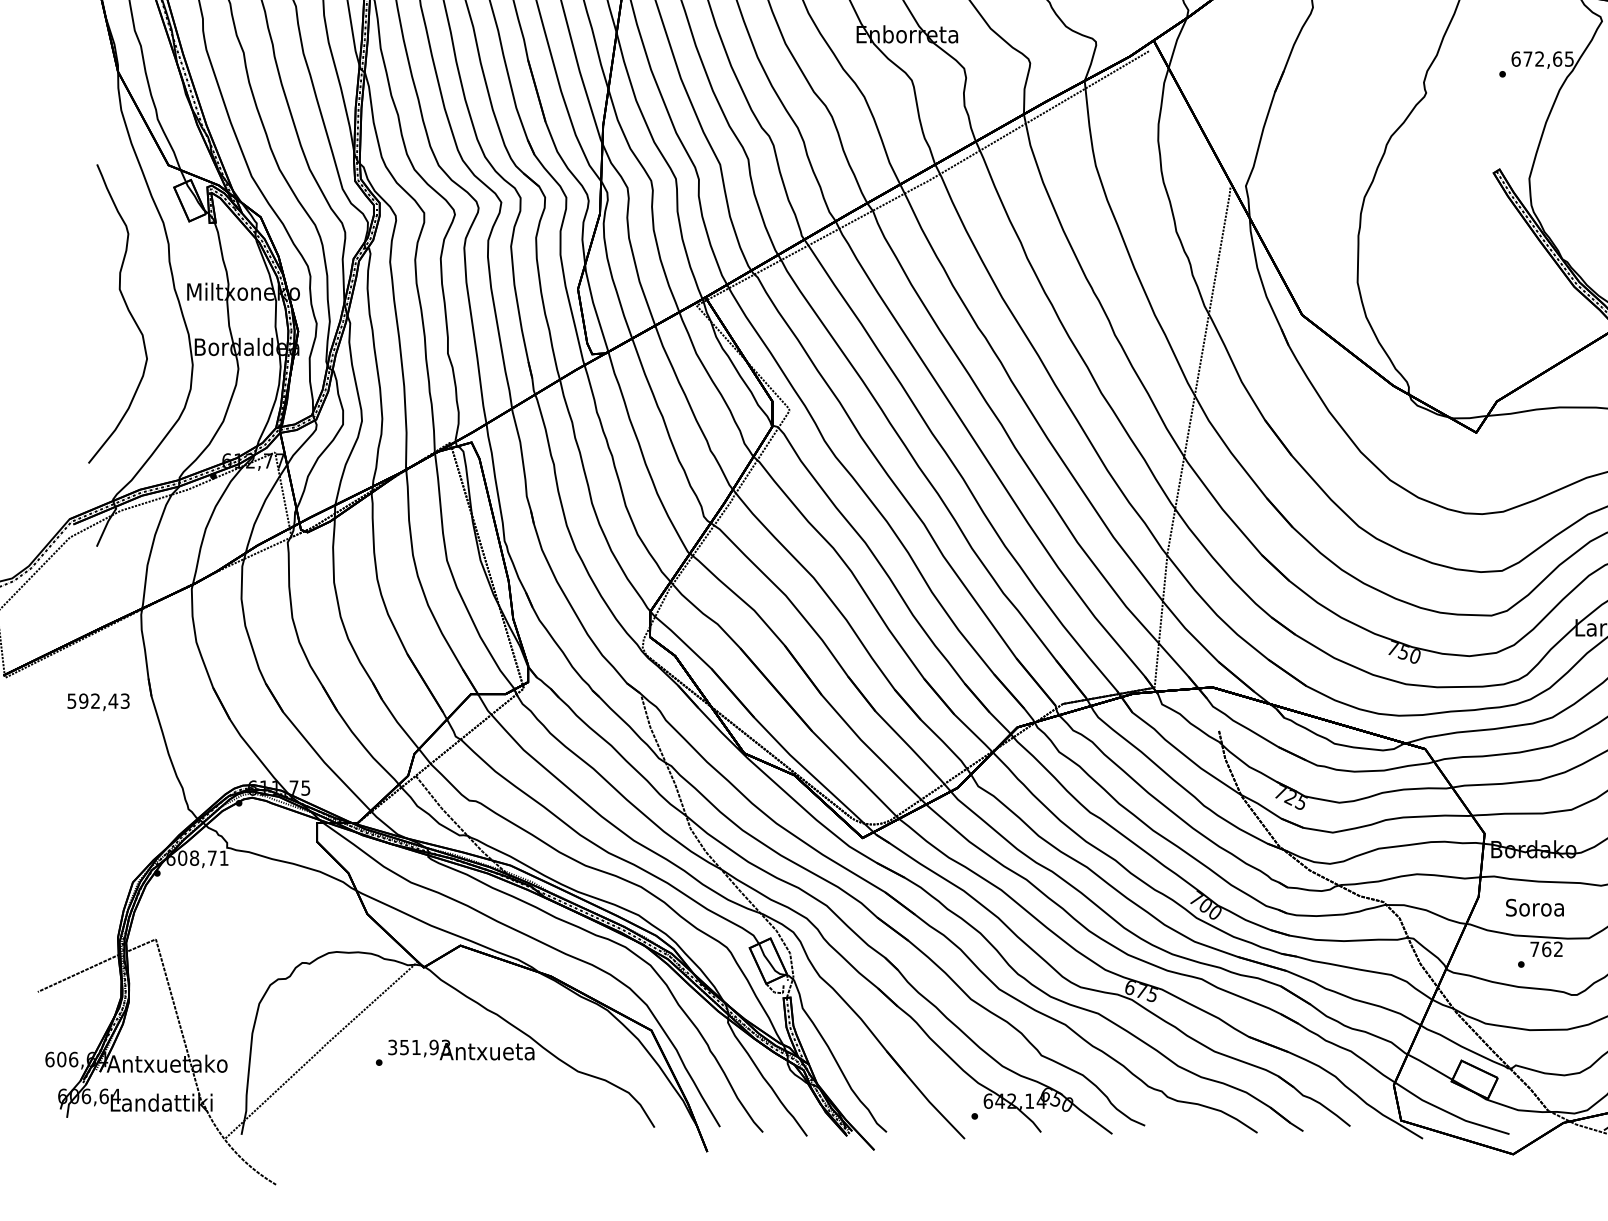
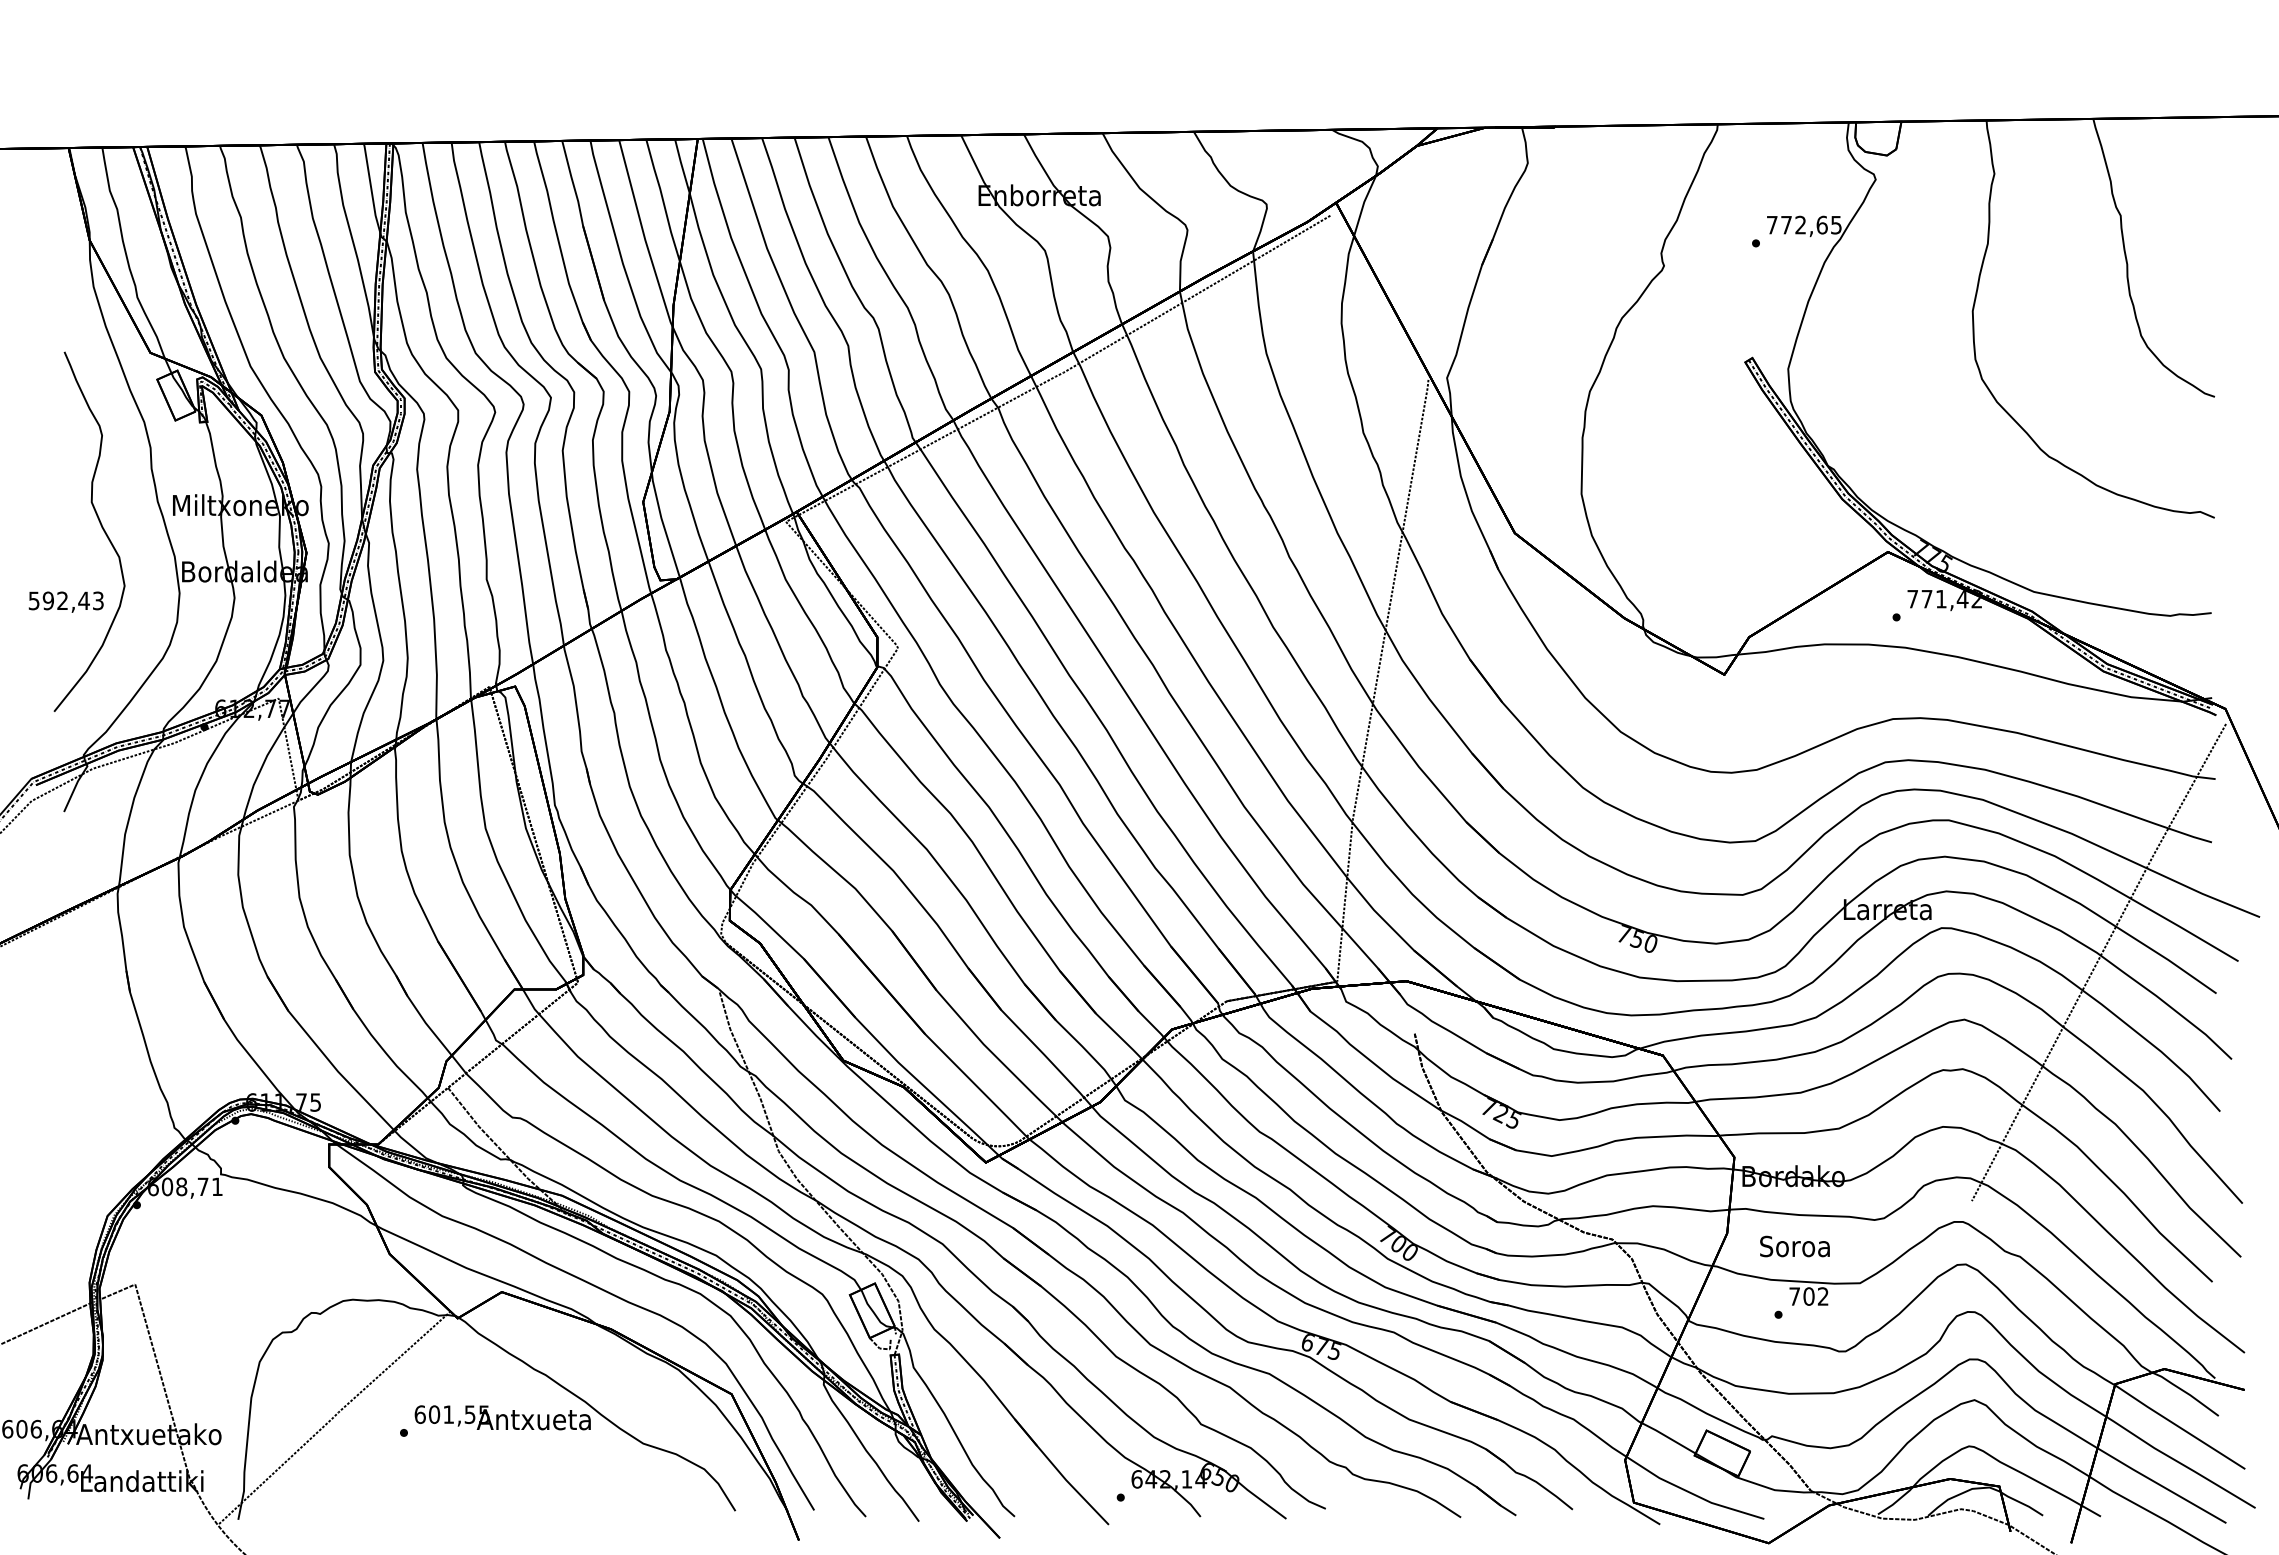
text: (1515, 58) -> (1771, 224), 672,65 -> 772,65
text: (97, 701) -> (65, 601), moved
text: (1546, 949) -> (1808, 1296), 762 -> 702
text: (418, 1047) -> (451, 1414), 351,93 -> 601,55

